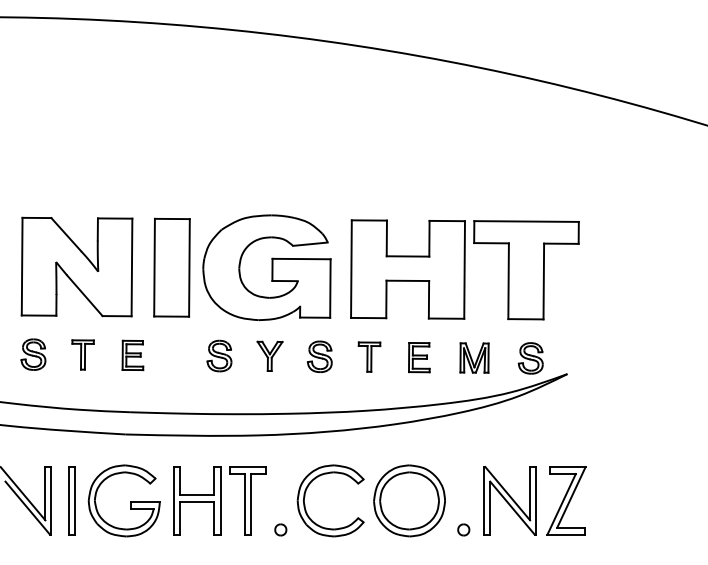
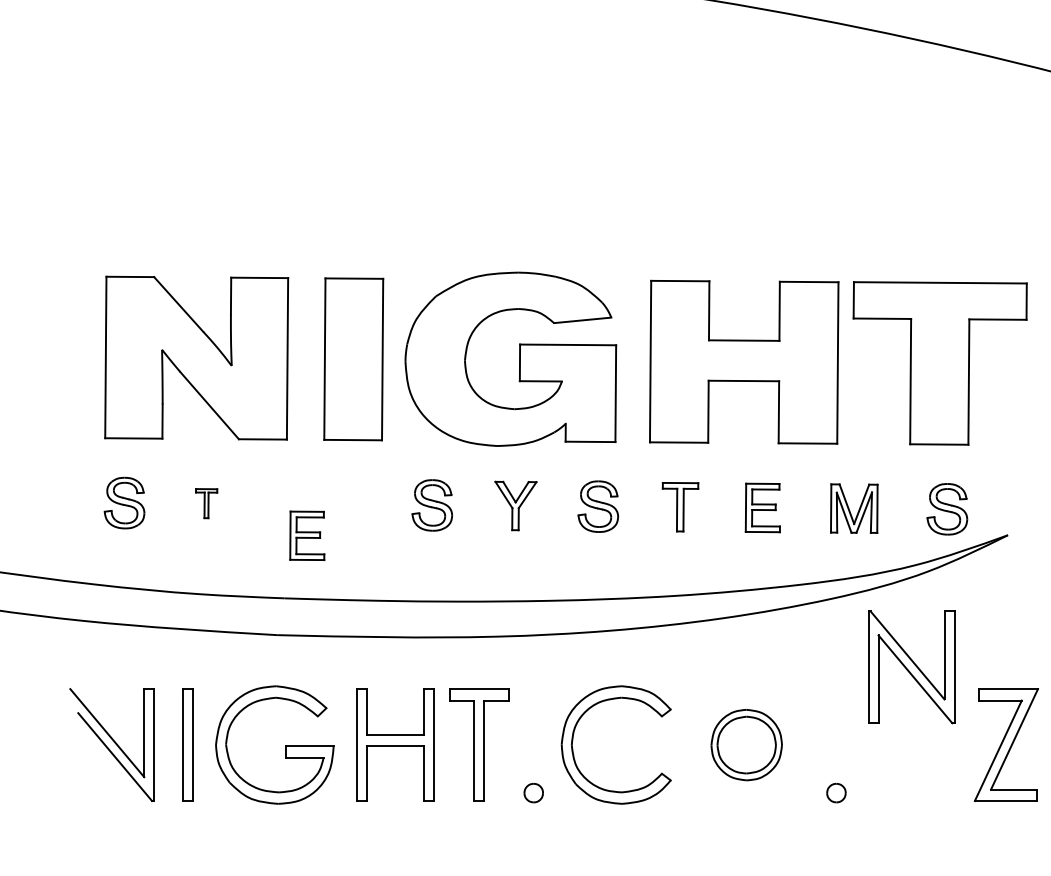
part: (82, 354) -> (205, 502), size x0.6
part: (132, 355) -> (306, 535), moved
part: (409, 500) -> (746, 744), size x0.6
part: (509, 500) -> (910, 666), moved

